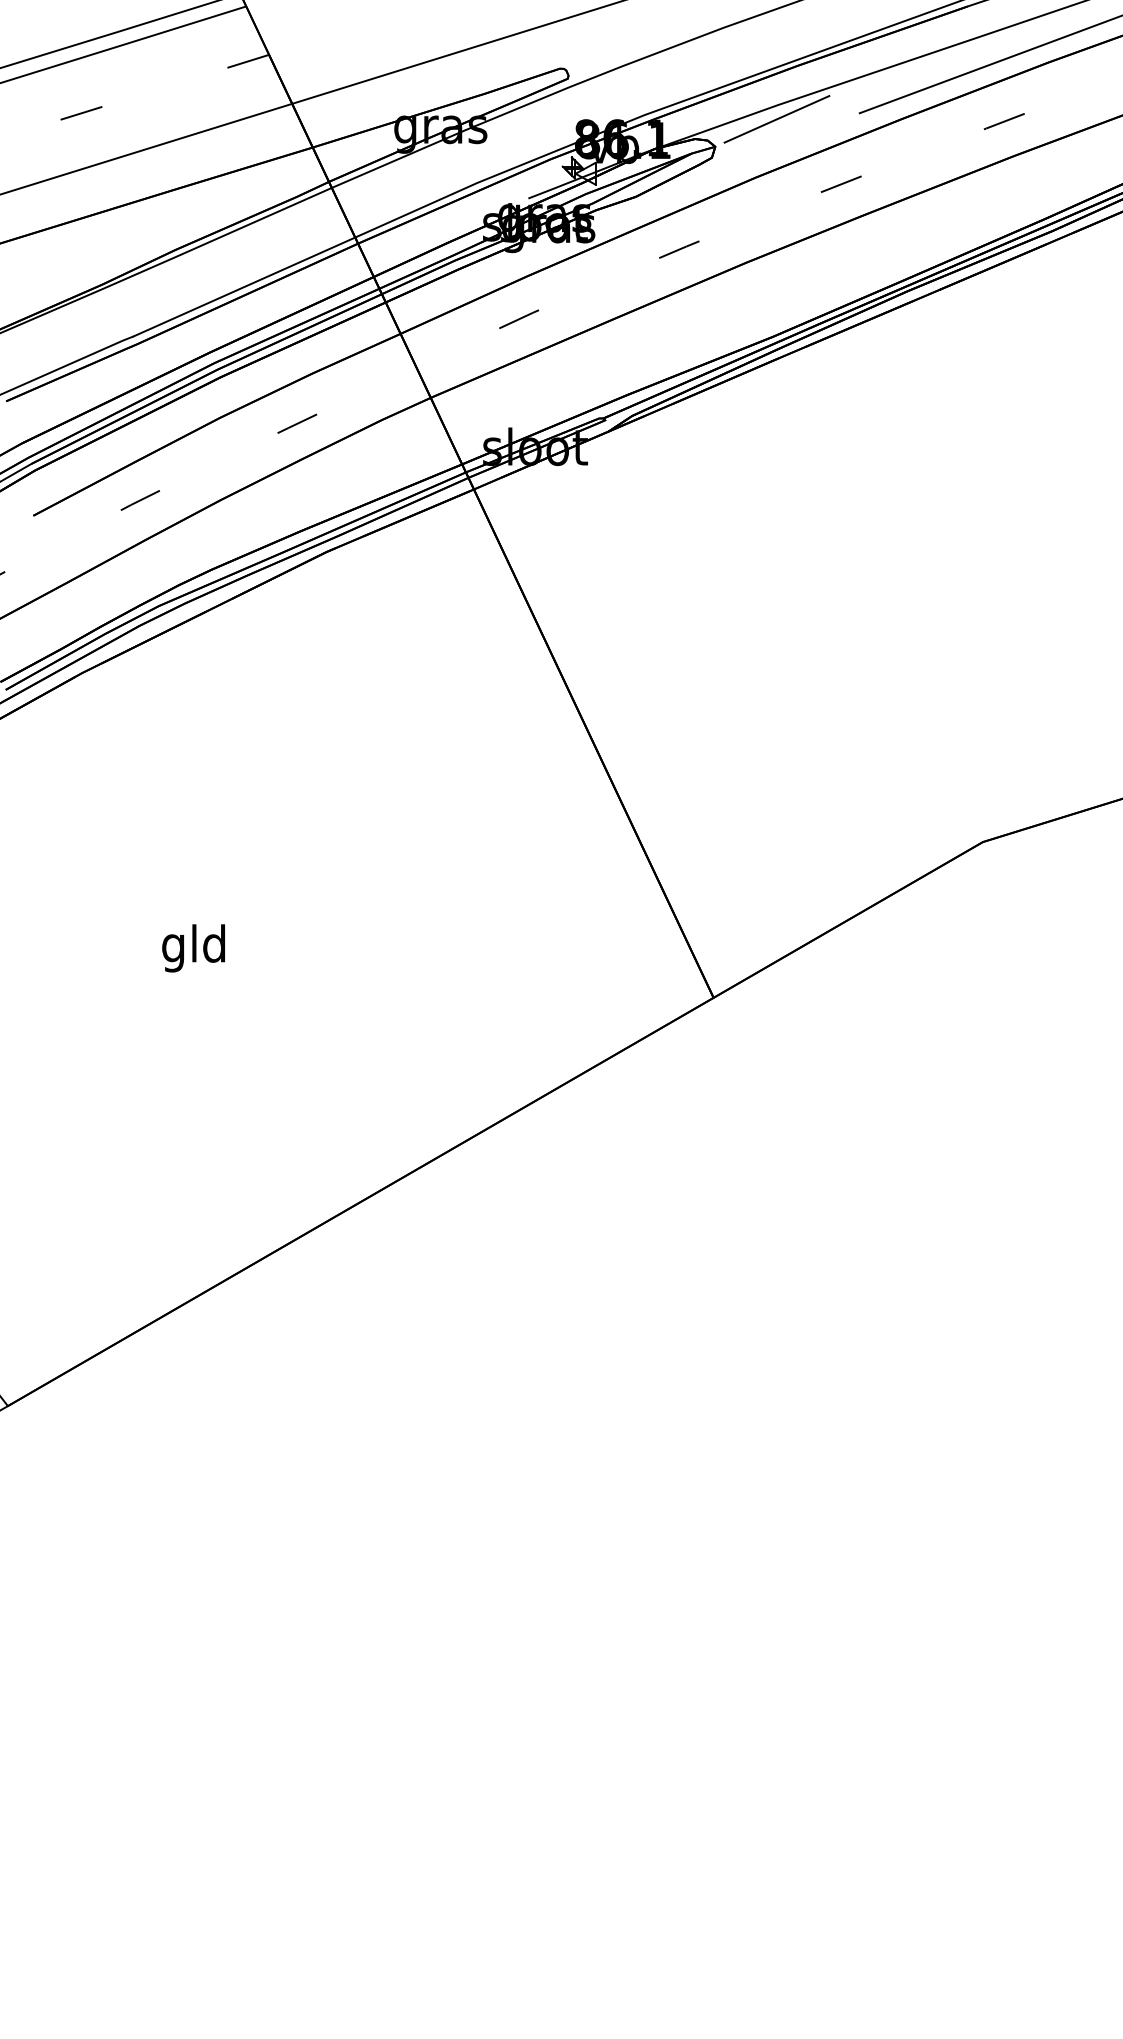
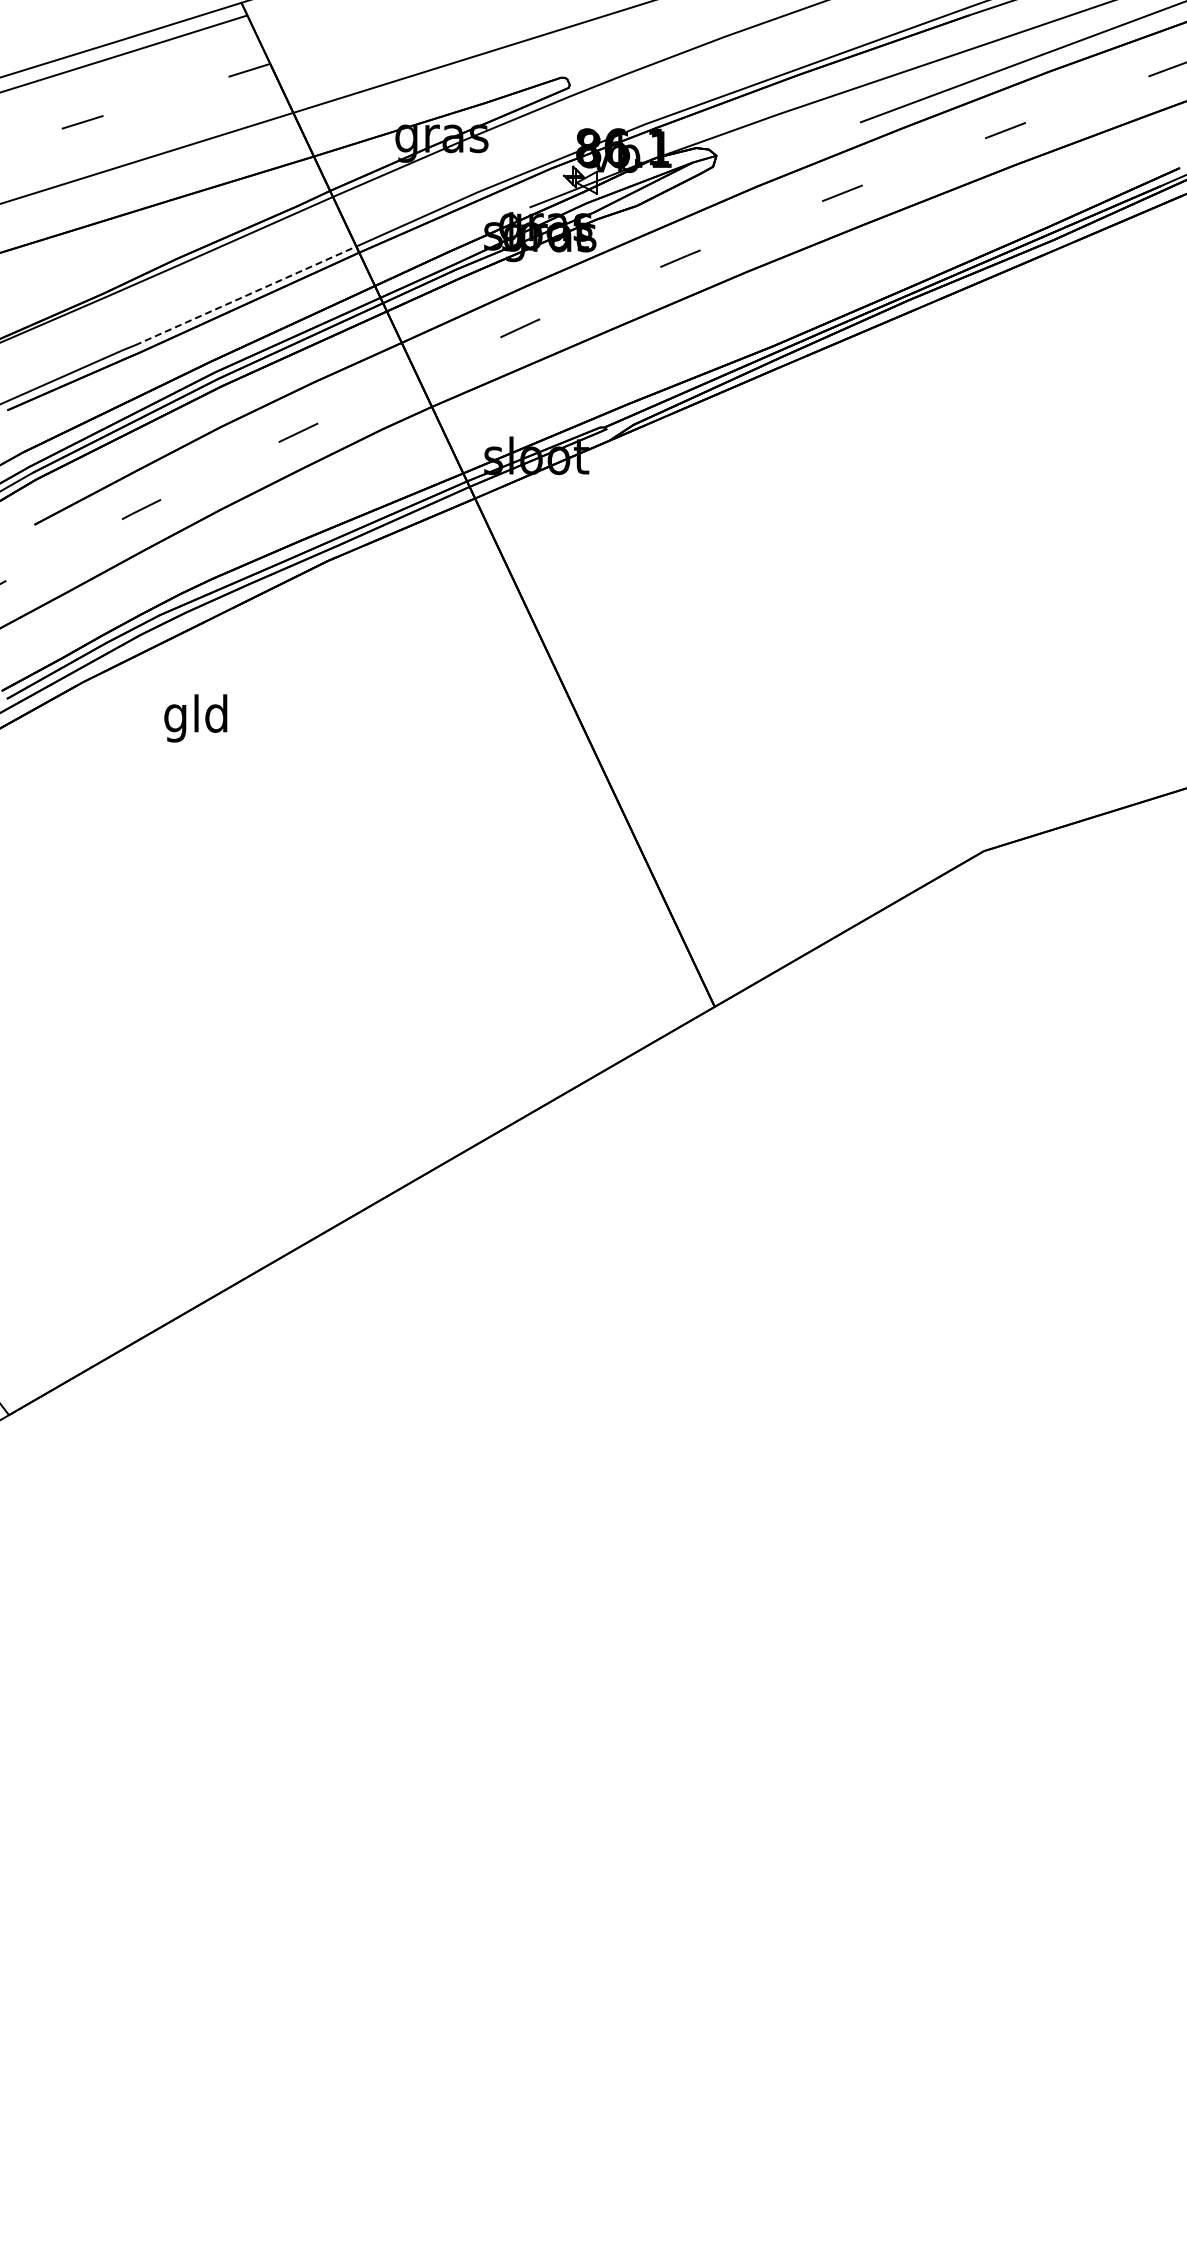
line: (772, 120) -> (773, 129), removed
line: (245, 286) -> (246, 295), solid -> dashed
text: (193, 948) -> (195, 718), moved

